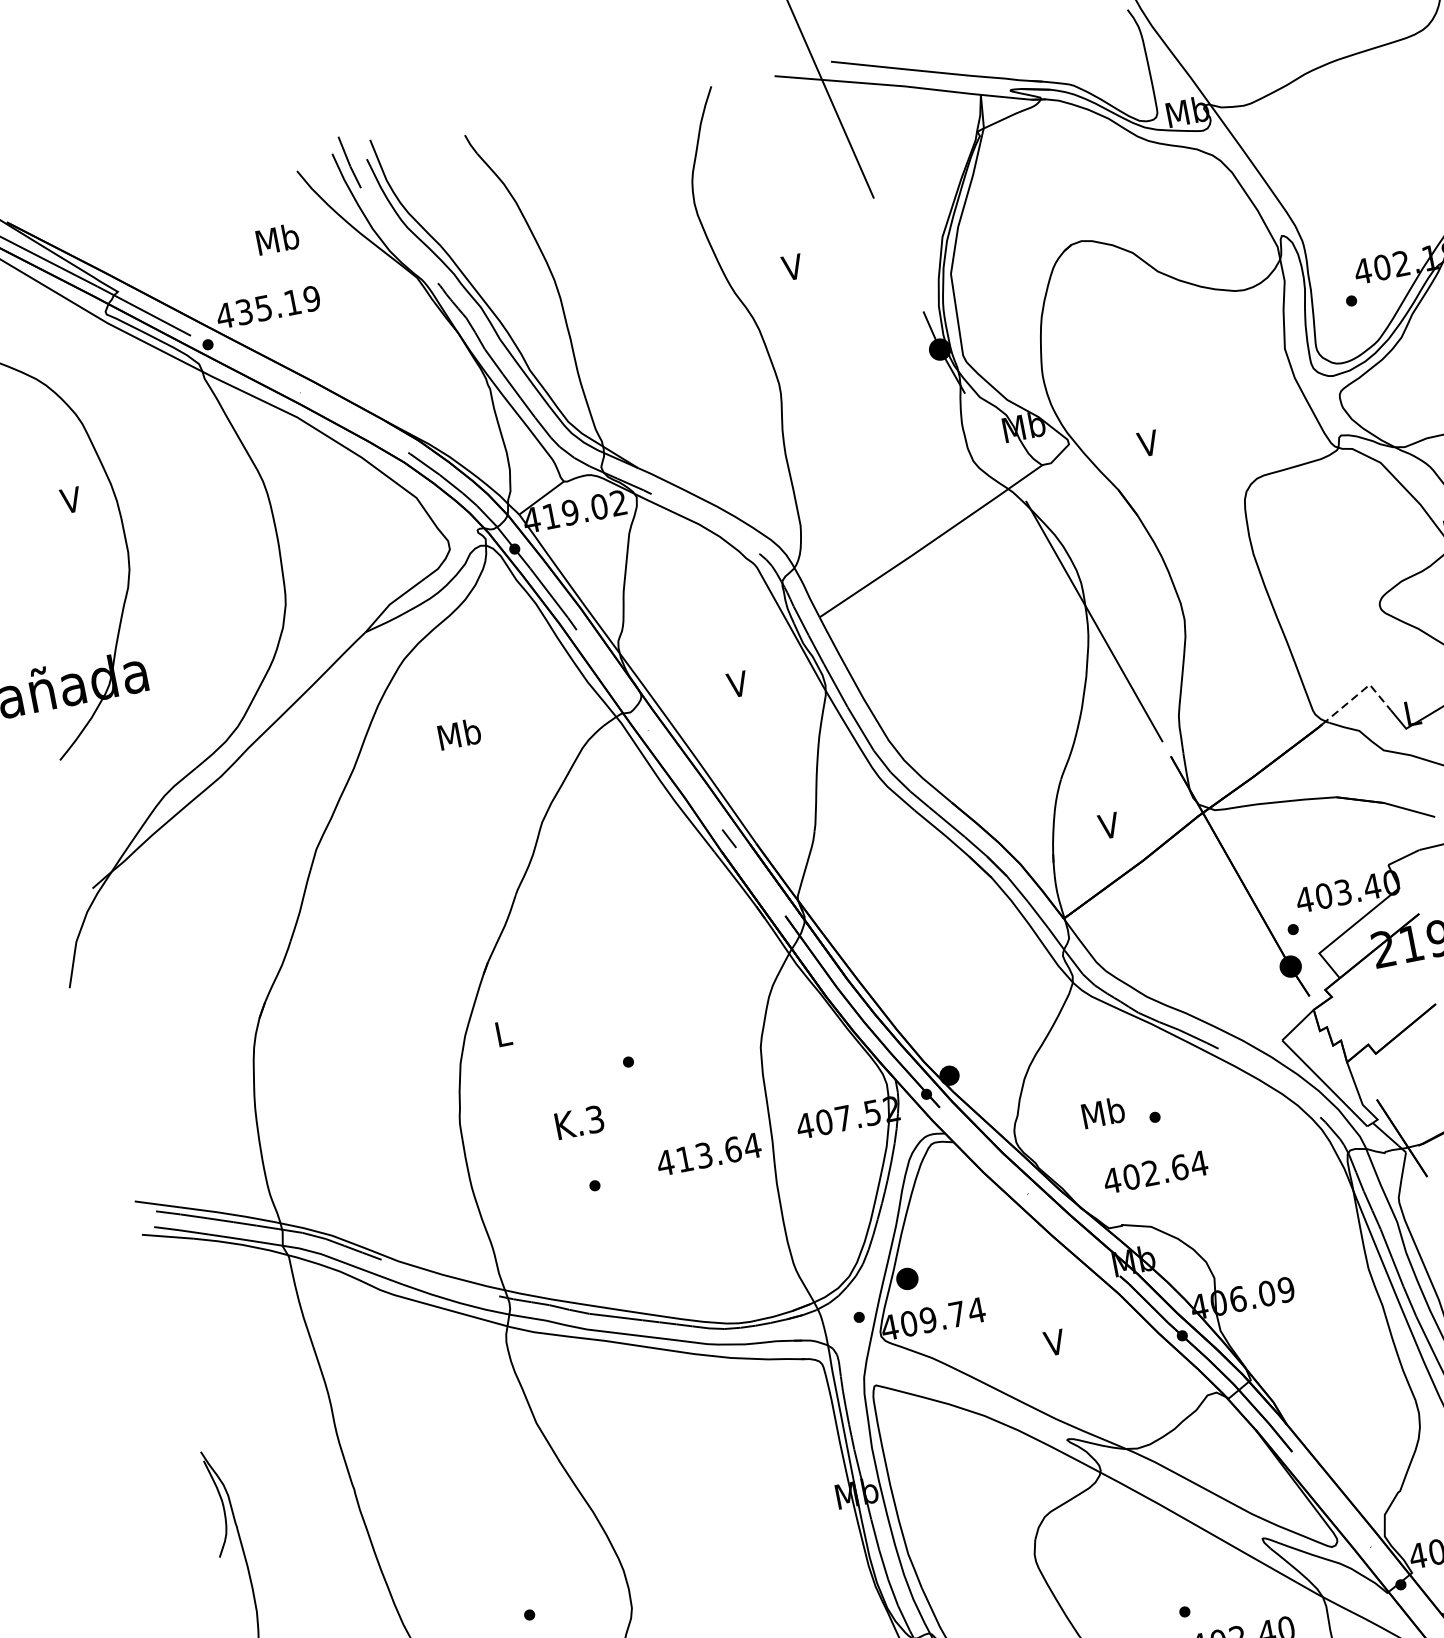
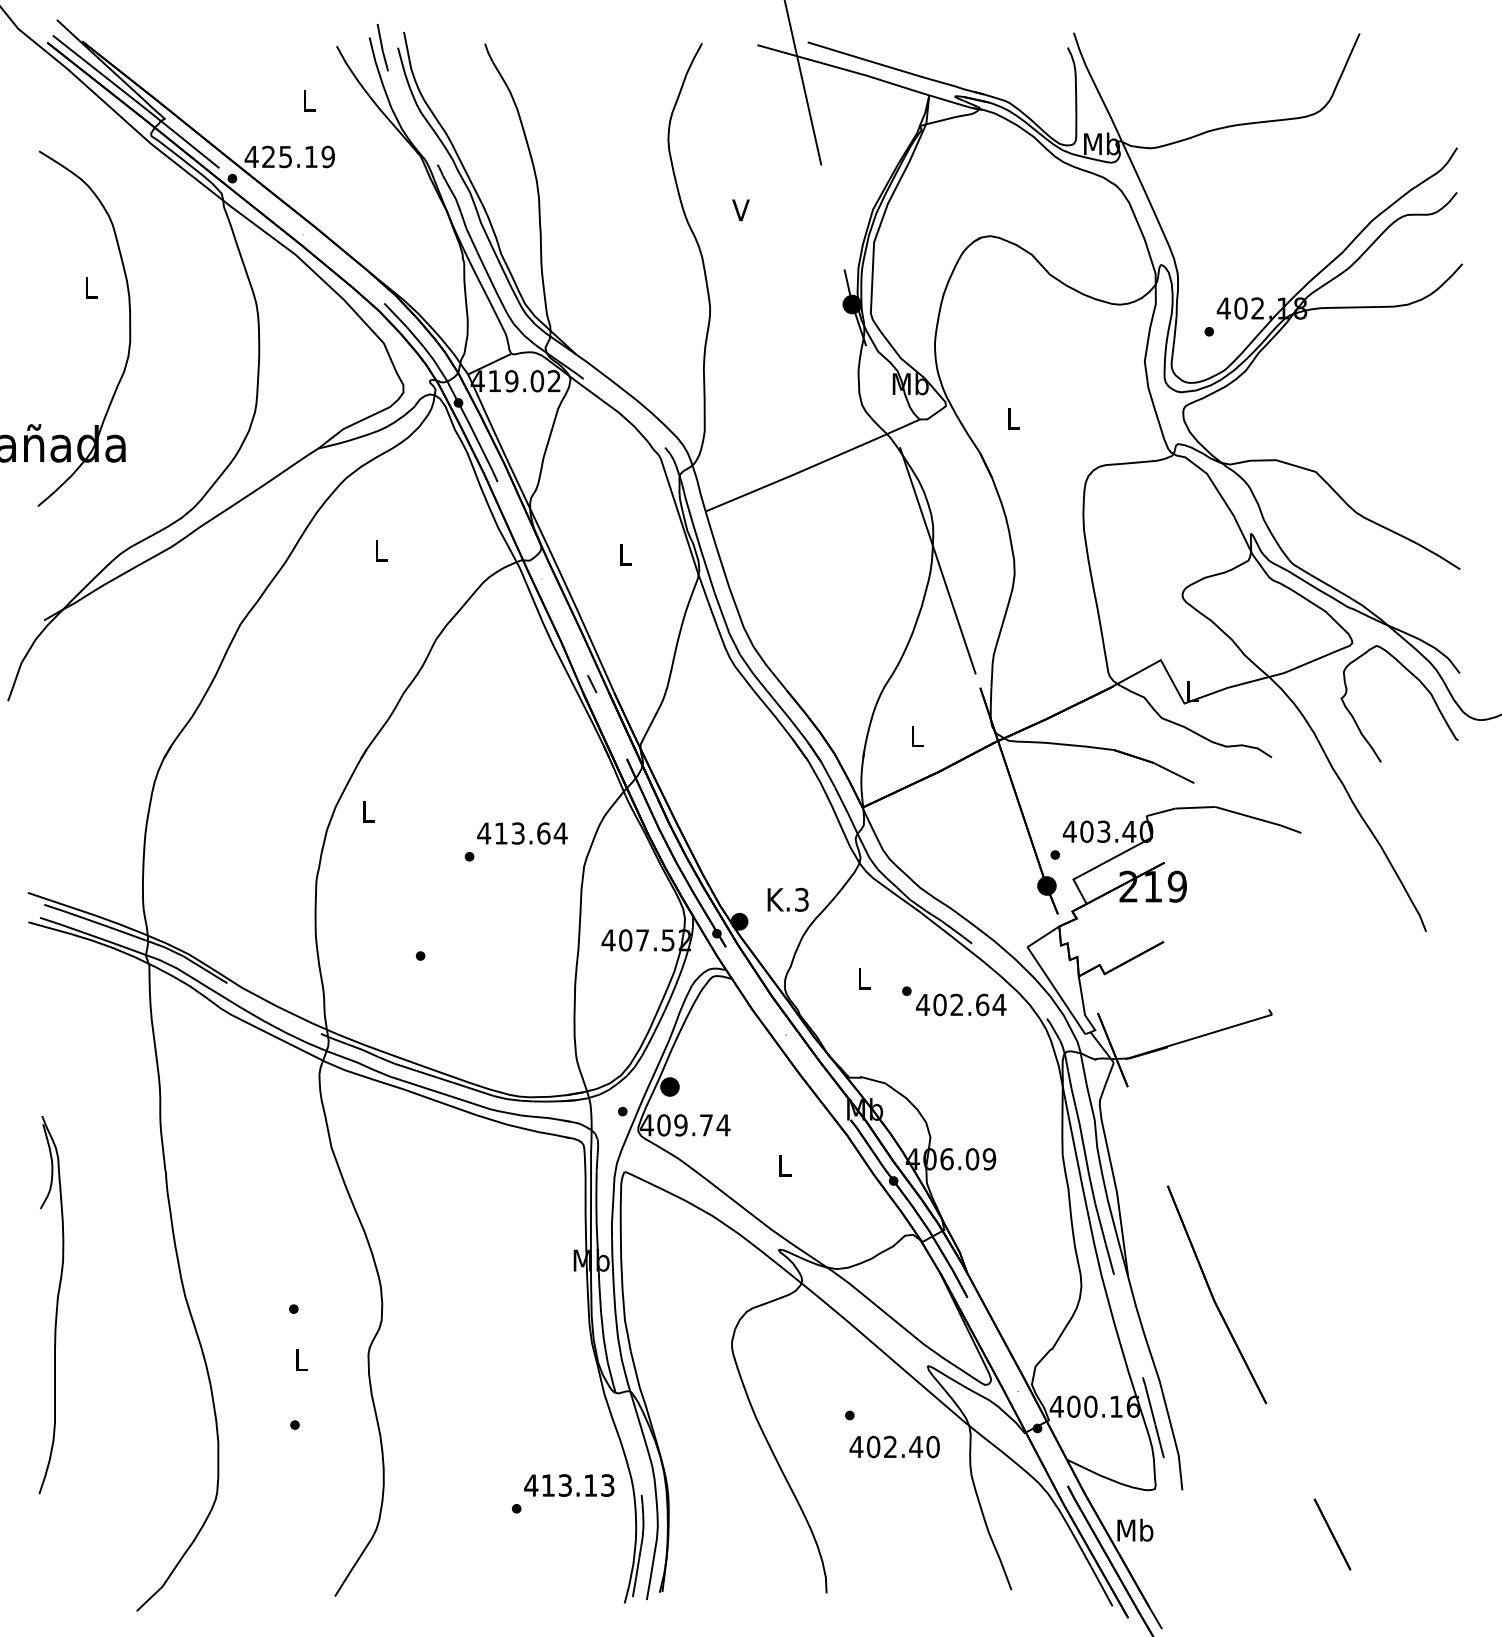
text: (278, 238) -> (309, 100), Mb -> L
text: (244, 312) -> (268, 157), 435.19 -> 425.19
text: (1147, 443) -> (1012, 418), V -> L
text: (71, 499) -> (90, 287), V -> L
text: (737, 684) -> (624, 554), V -> L
line: (1359, 693) -> (1150, 665), dashed -> solid
text: (459, 734) -> (380, 550), Mb -> L
text: (1108, 826) -> (915, 736), V -> L
text: (1102, 1112) -> (863, 978), Mb -> L
text: (578, 1122) -> (787, 899), moved
text: (708, 1154) -> (522, 833), moved
text: (1155, 1171) -> (961, 1004), moved
text: (1053, 1342) -> (783, 1165), V -> L

